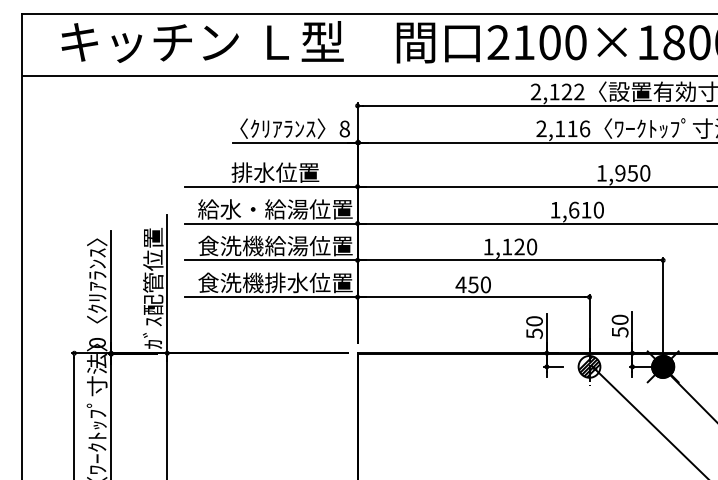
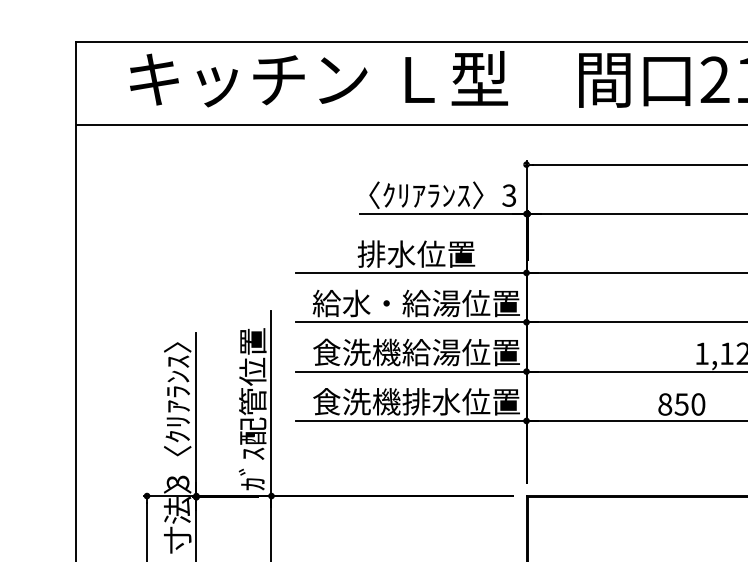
text: (344, 128) -> (508, 194), 8 -> 3
text: (460, 284) -> (664, 403), 450 -> 850
text: (97, 342) -> (178, 481), 0 -> 3

